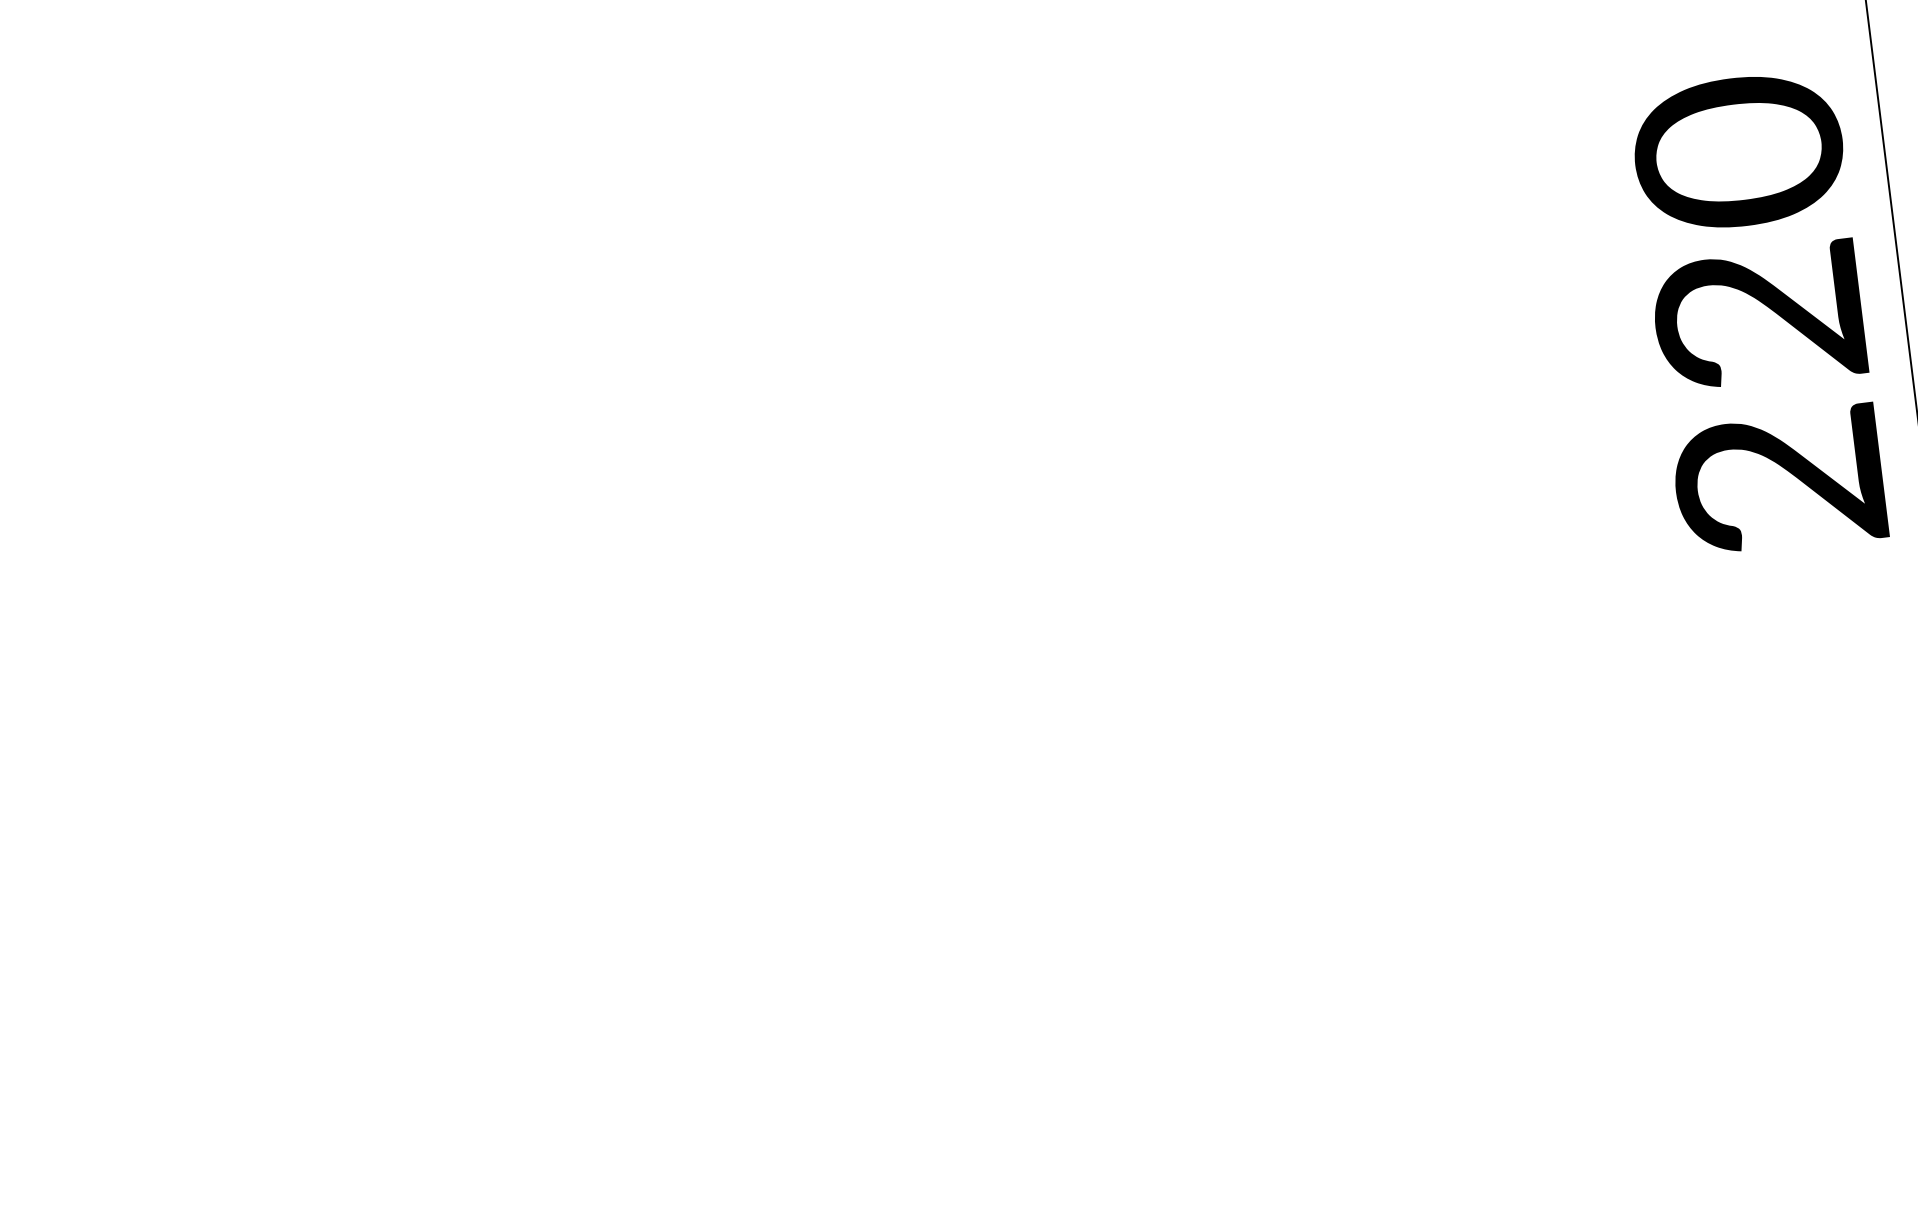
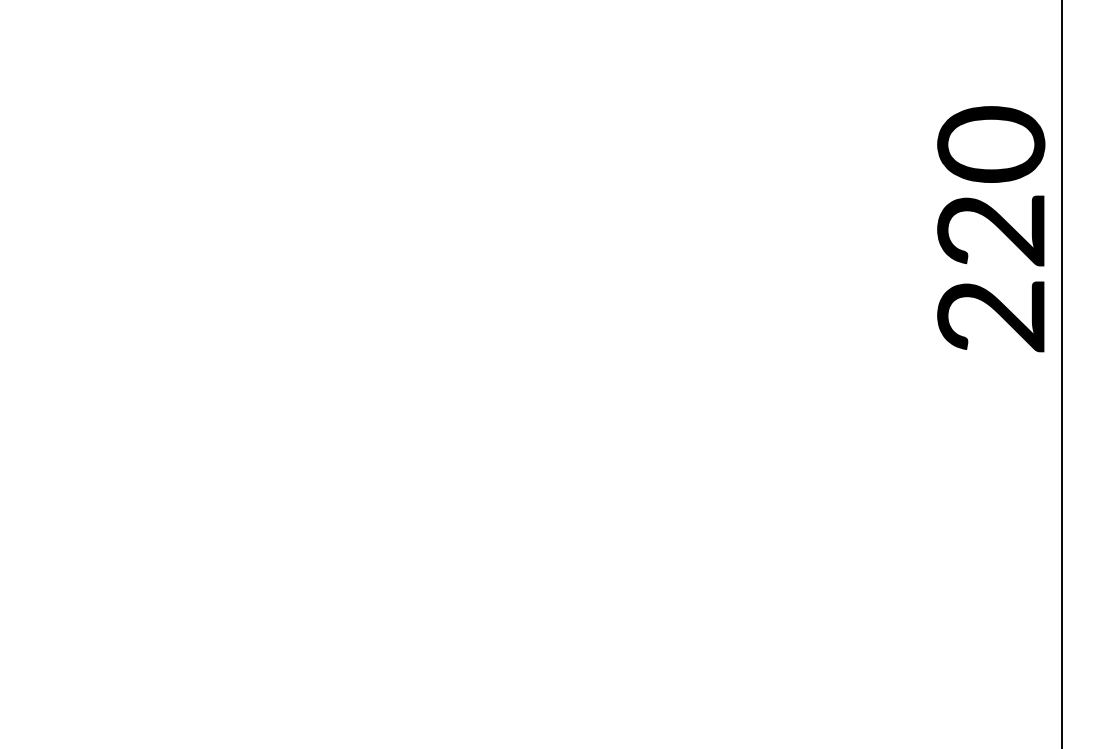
text: (1759, 314) -> (991, 229), moved

